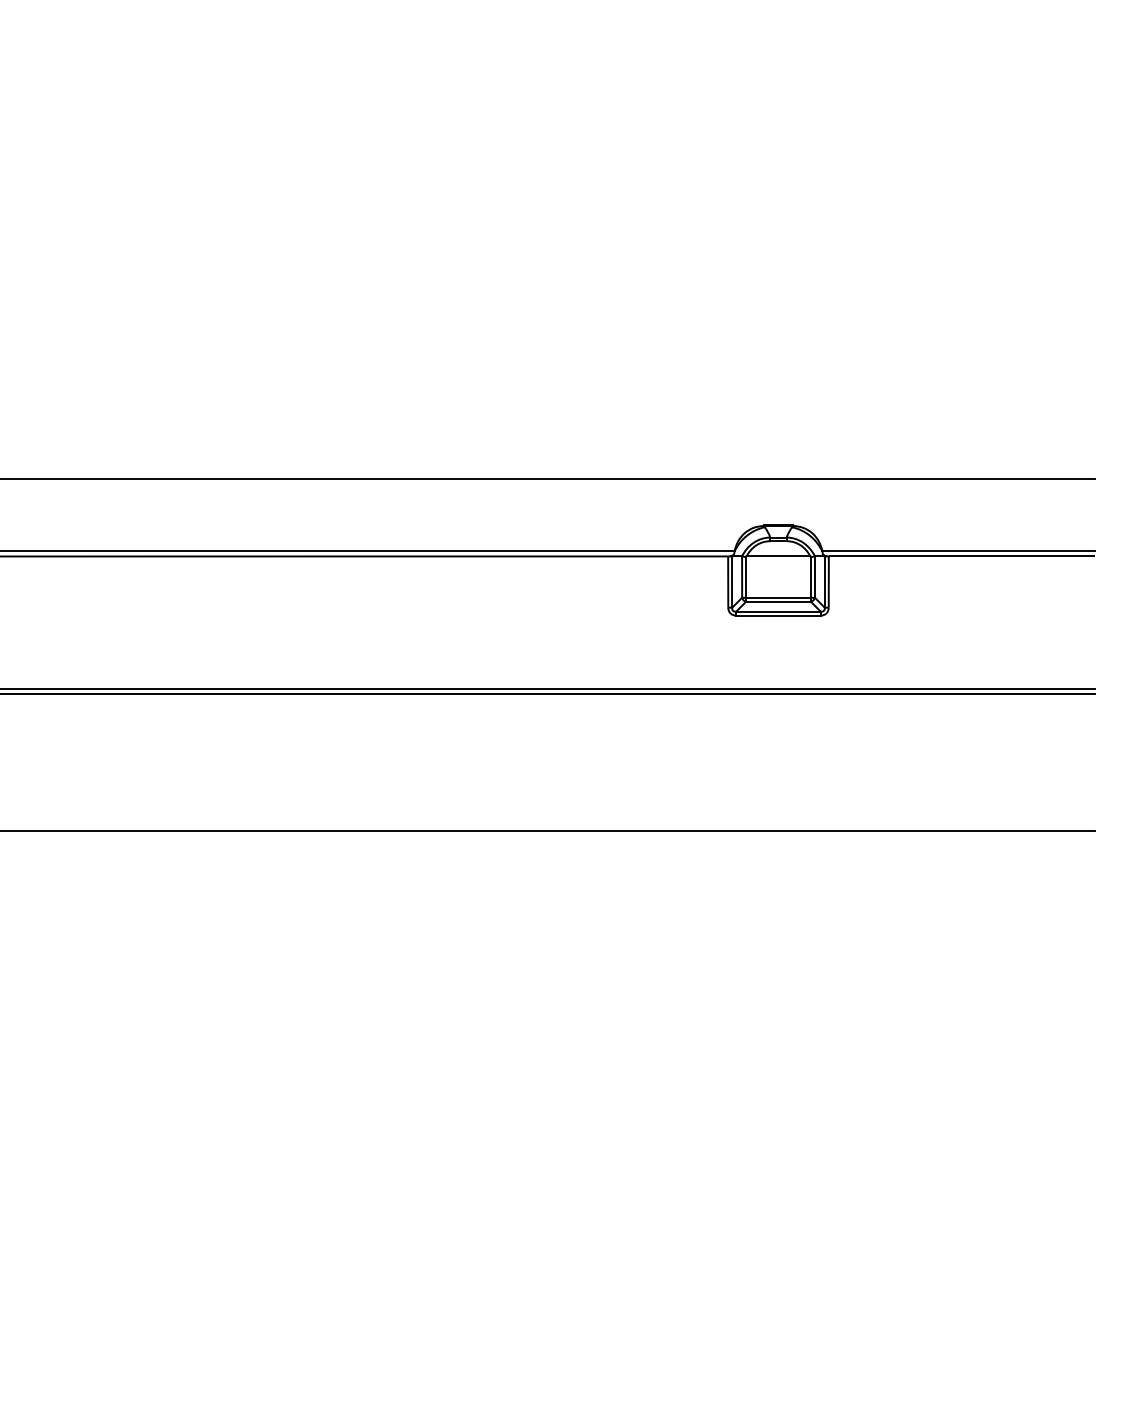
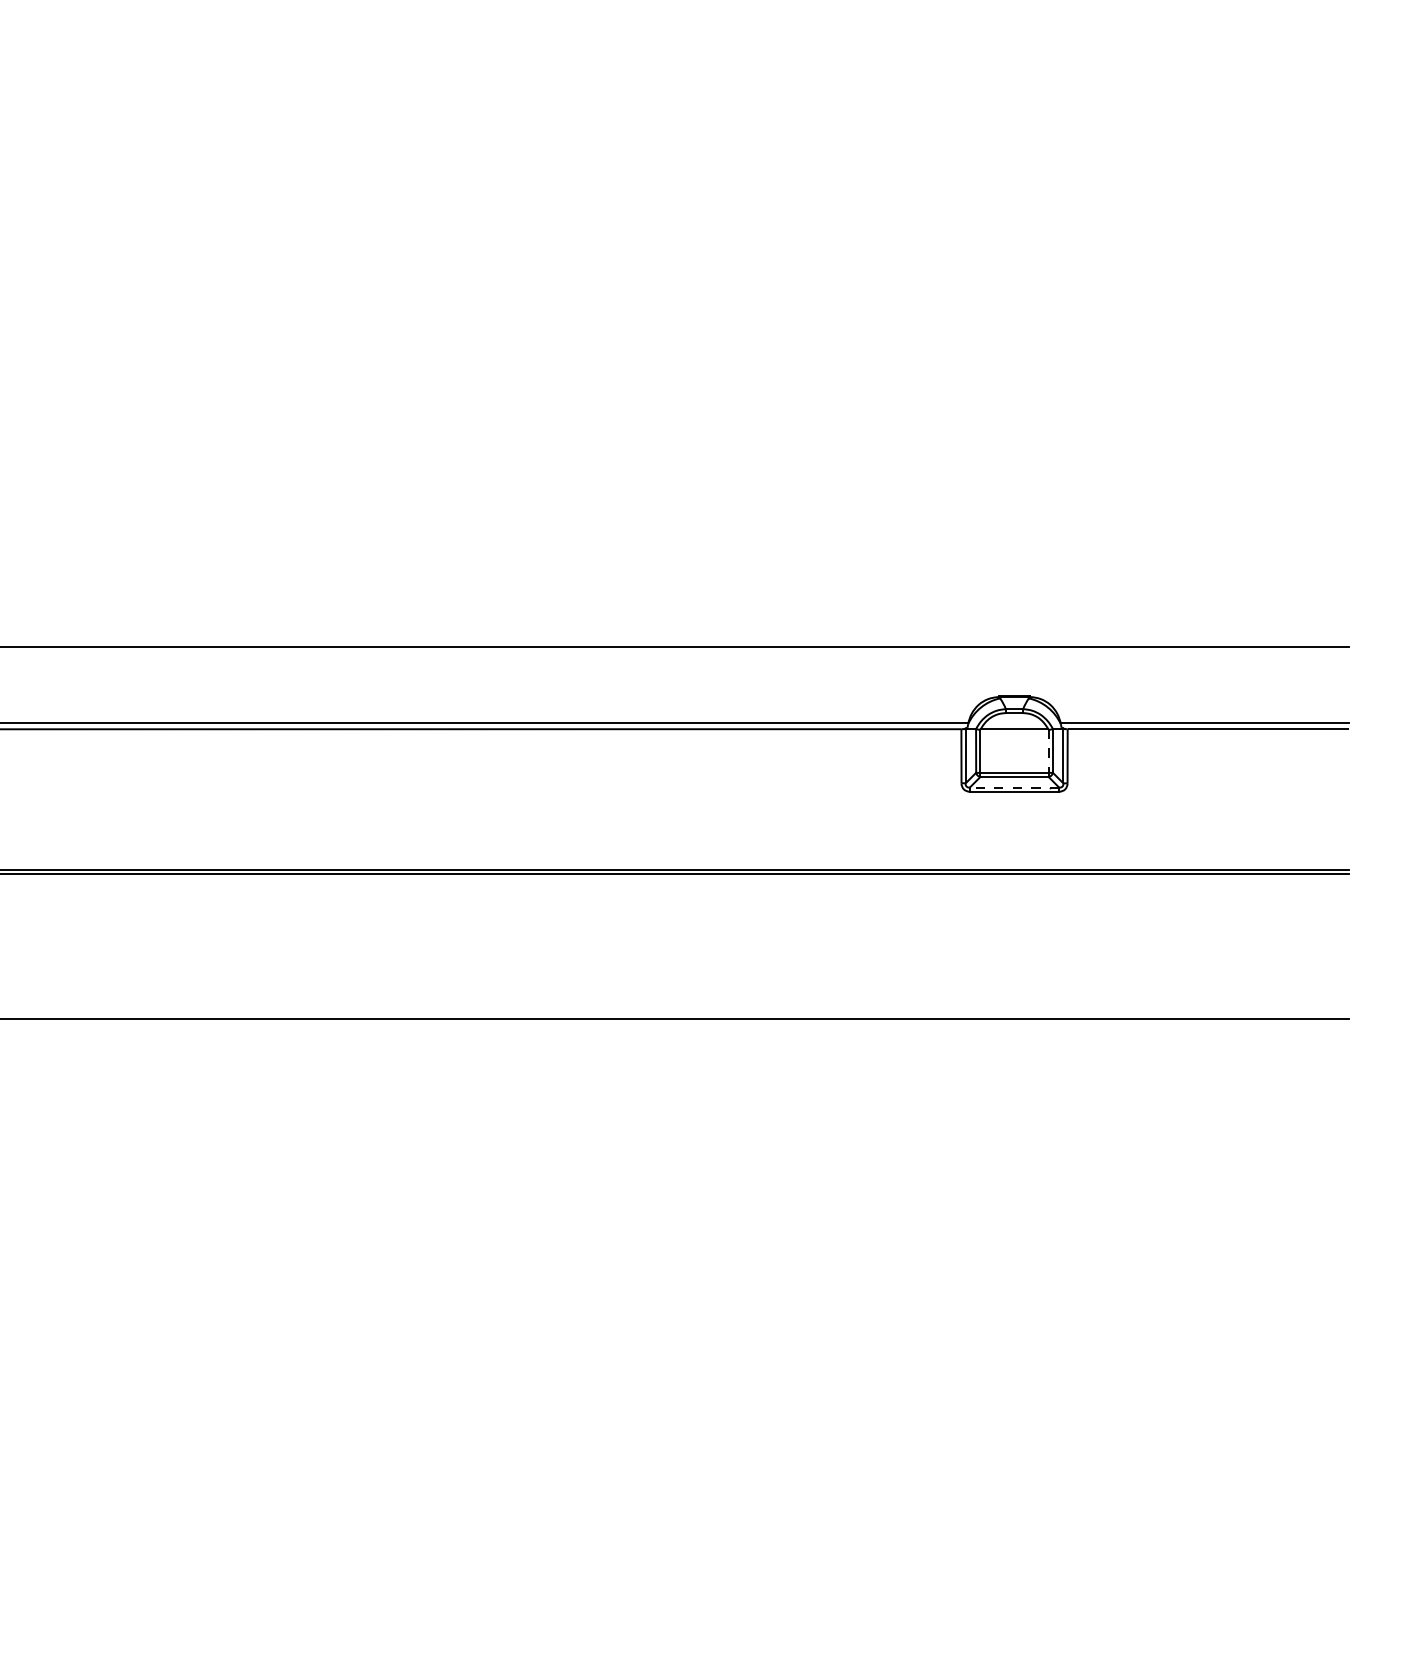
line: (810, 577) -> (1048, 751), solid -> dashed
line: (778, 611) -> (1014, 787), solid -> dashed

